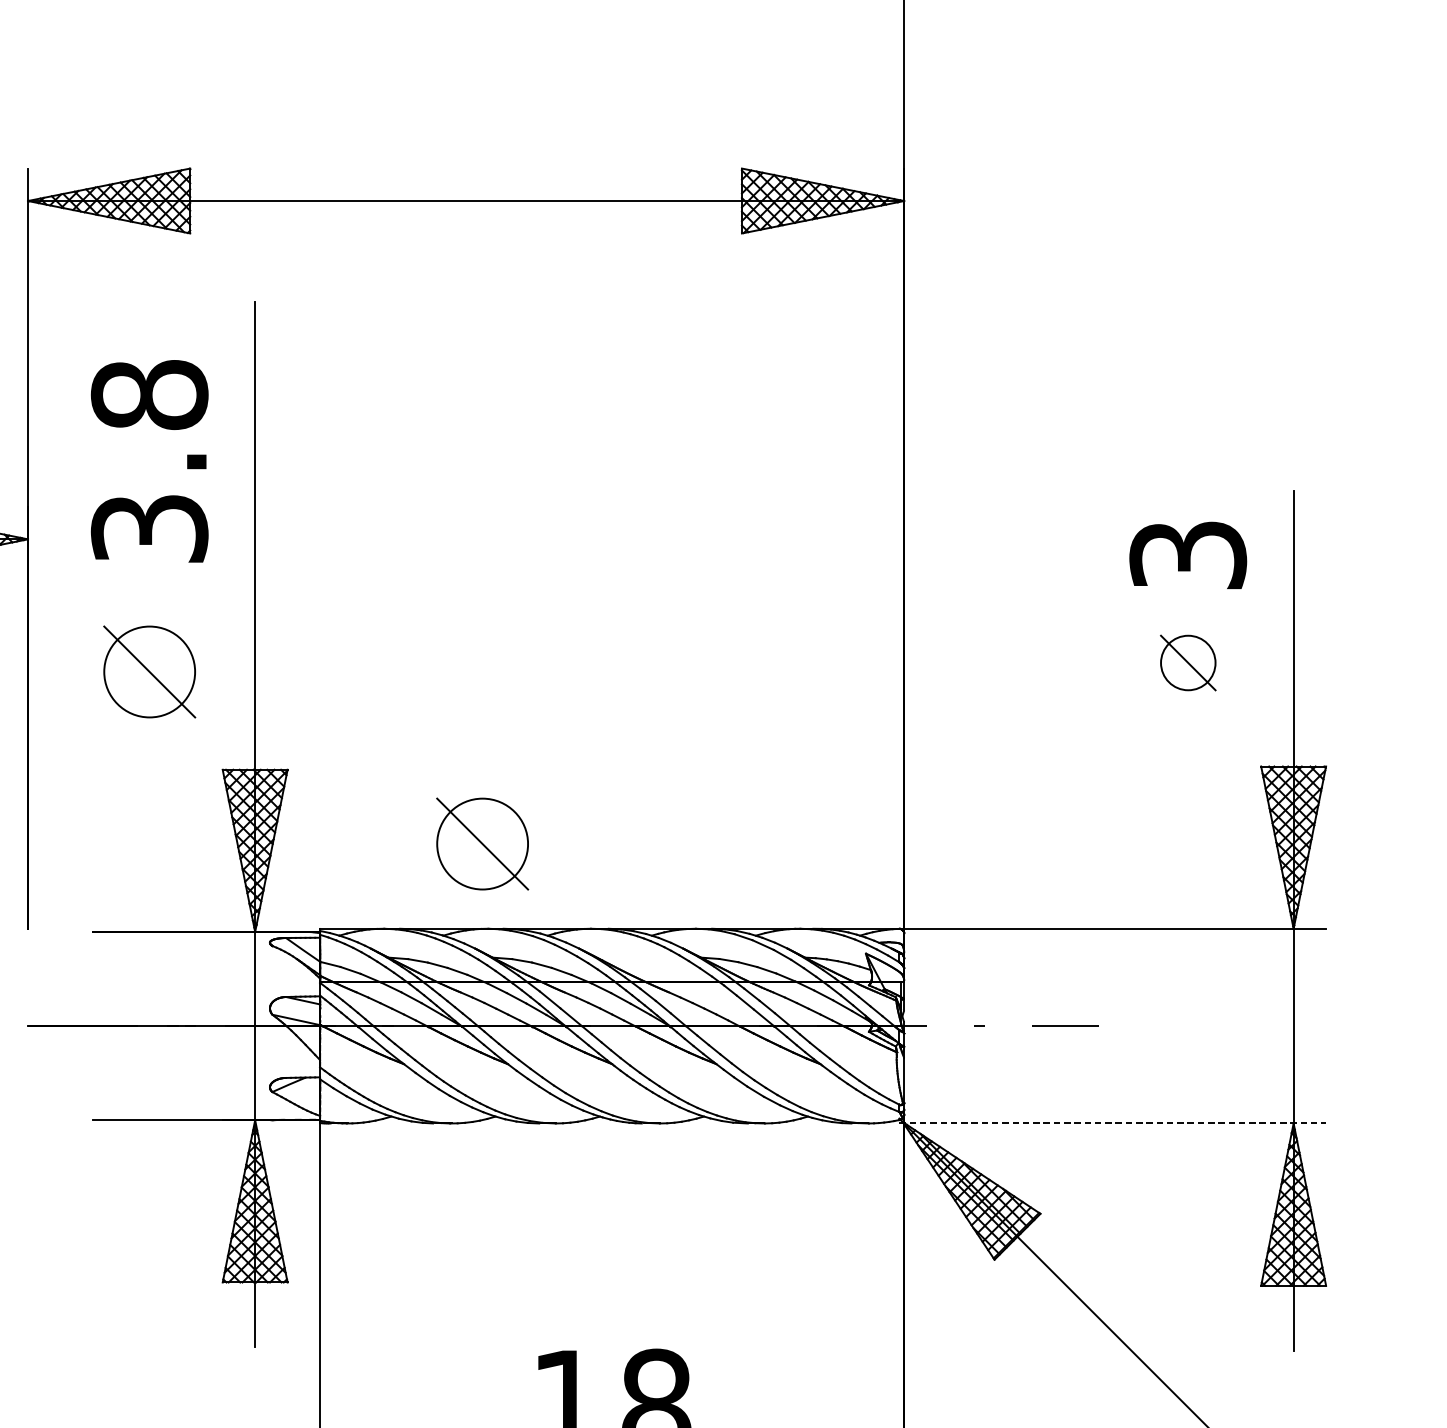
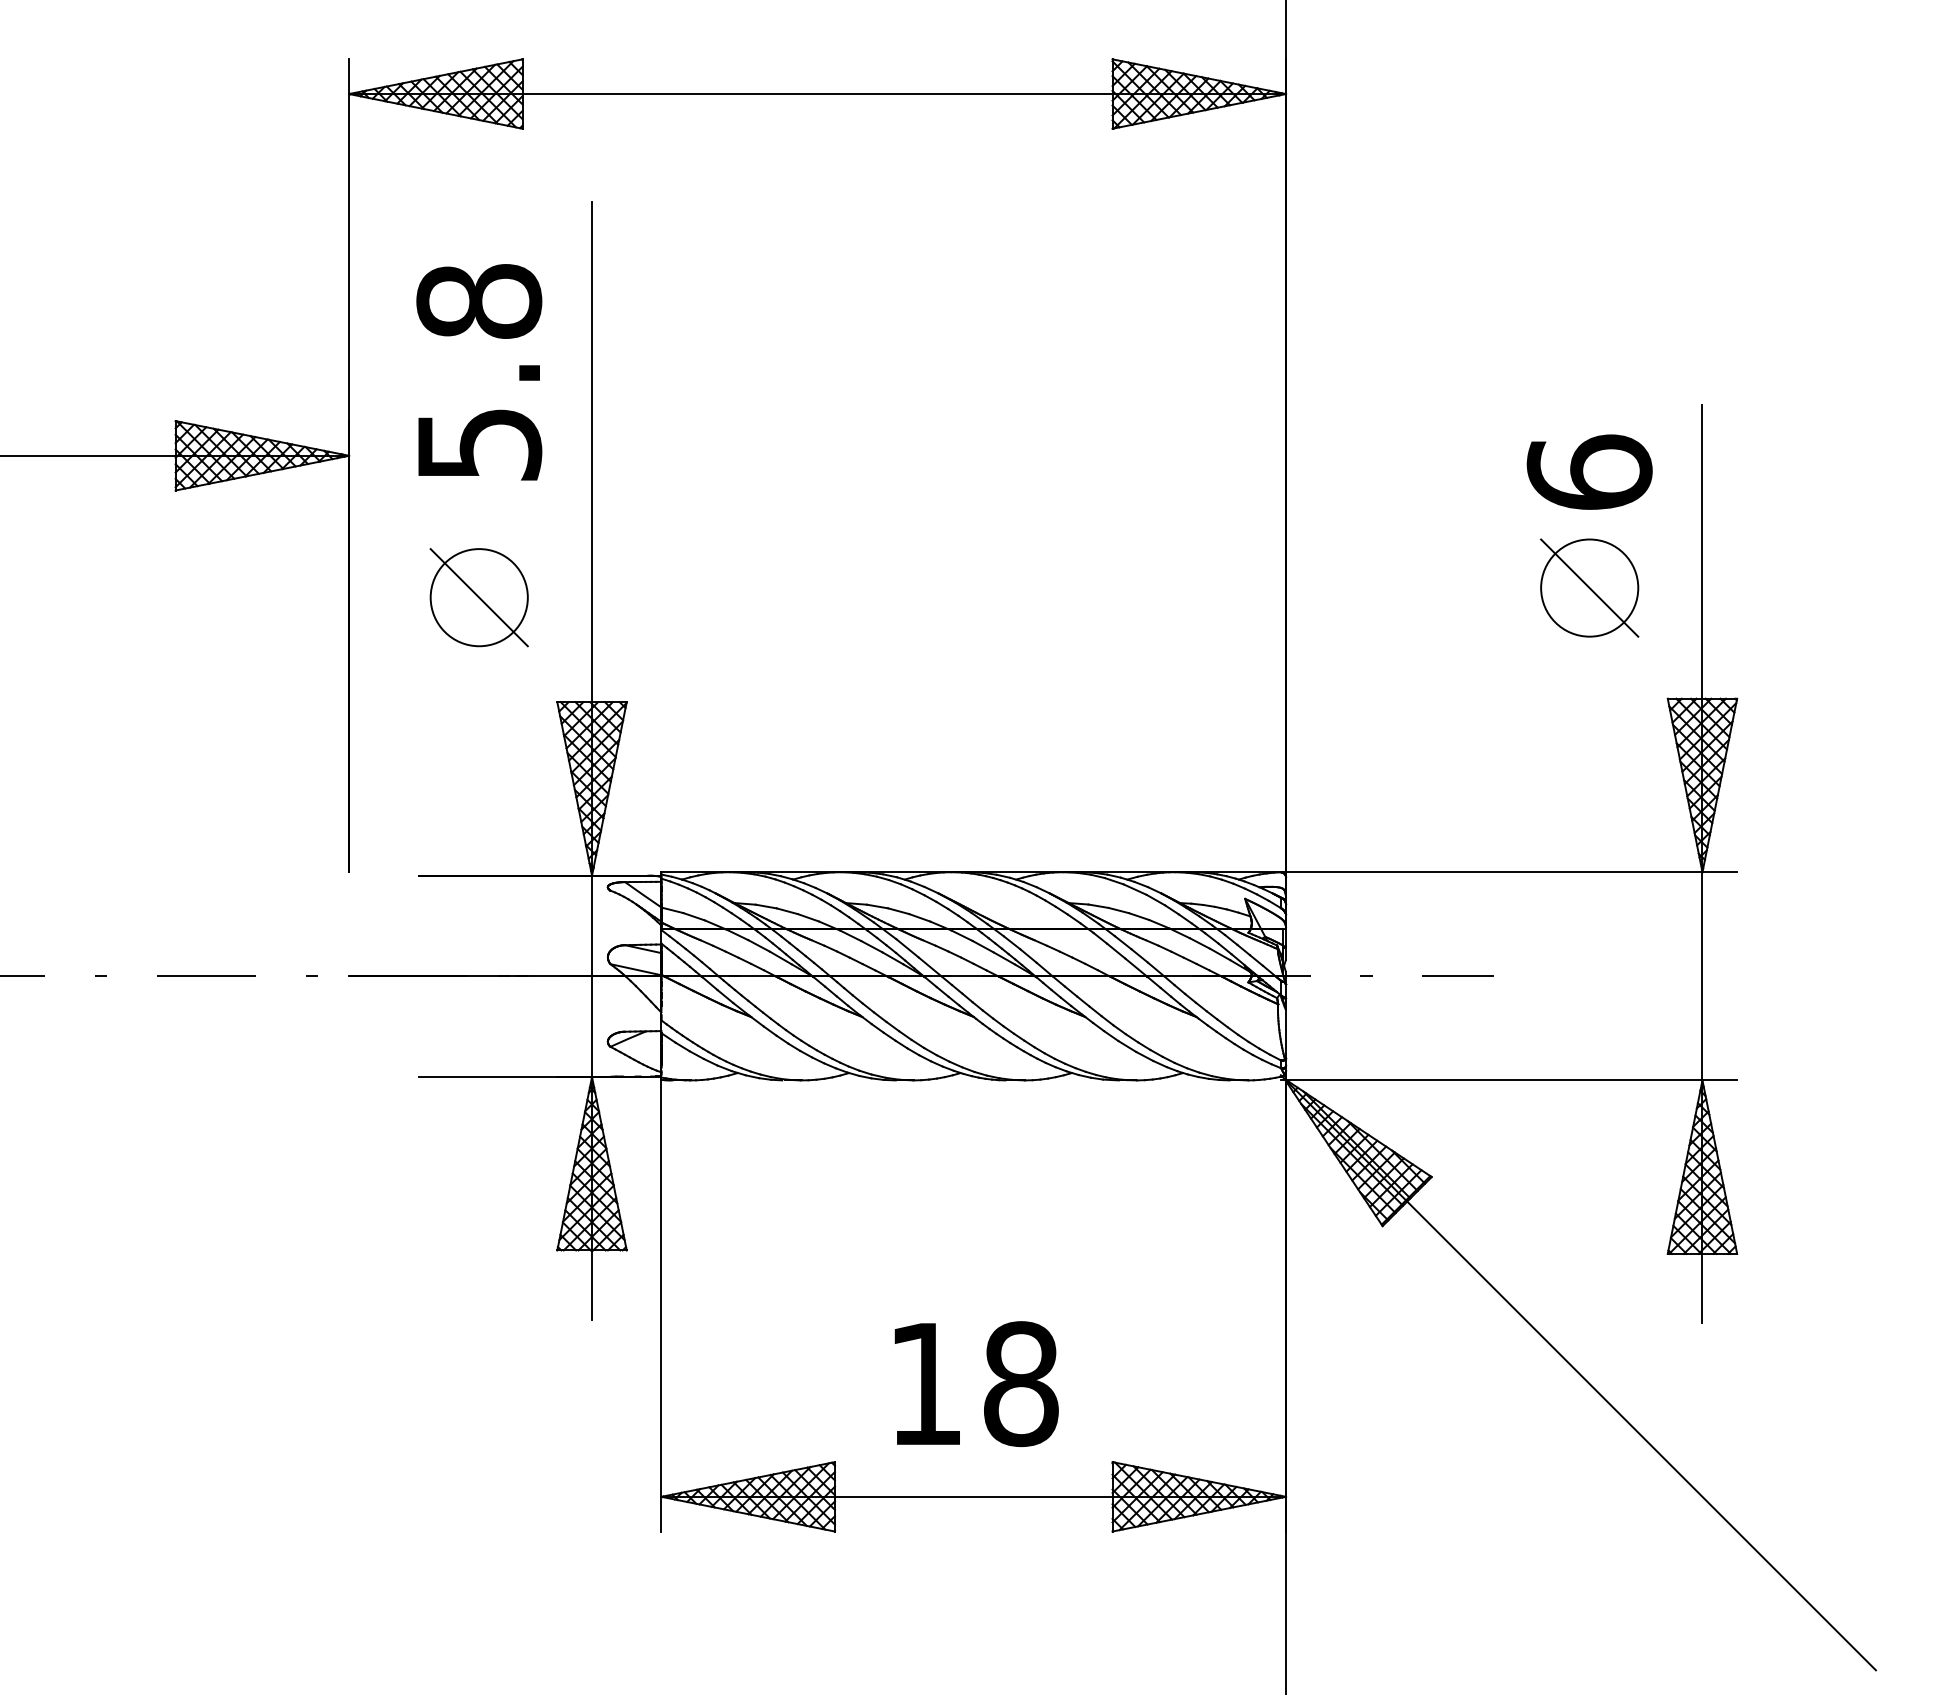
text: (148, 528) -> (478, 444), 3.8 -> 5.8
text: (1187, 554) -> (1589, 471), 3 -> 6
part: (1187, 662) -> (1589, 587), size x1.67
part: (481, 843) -> (834, 781), removed
line: (1113, 1123) -> (1509, 1080), dashed -> solid

